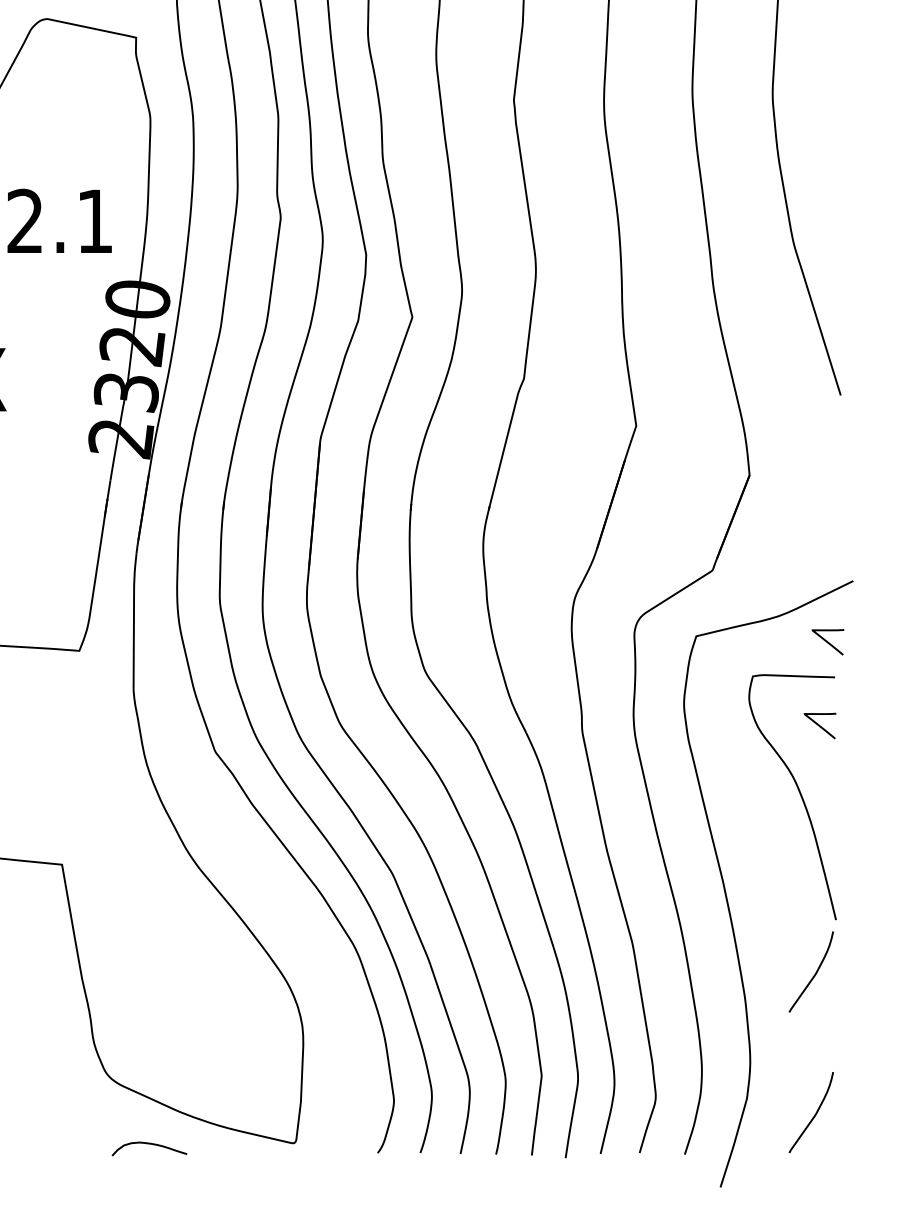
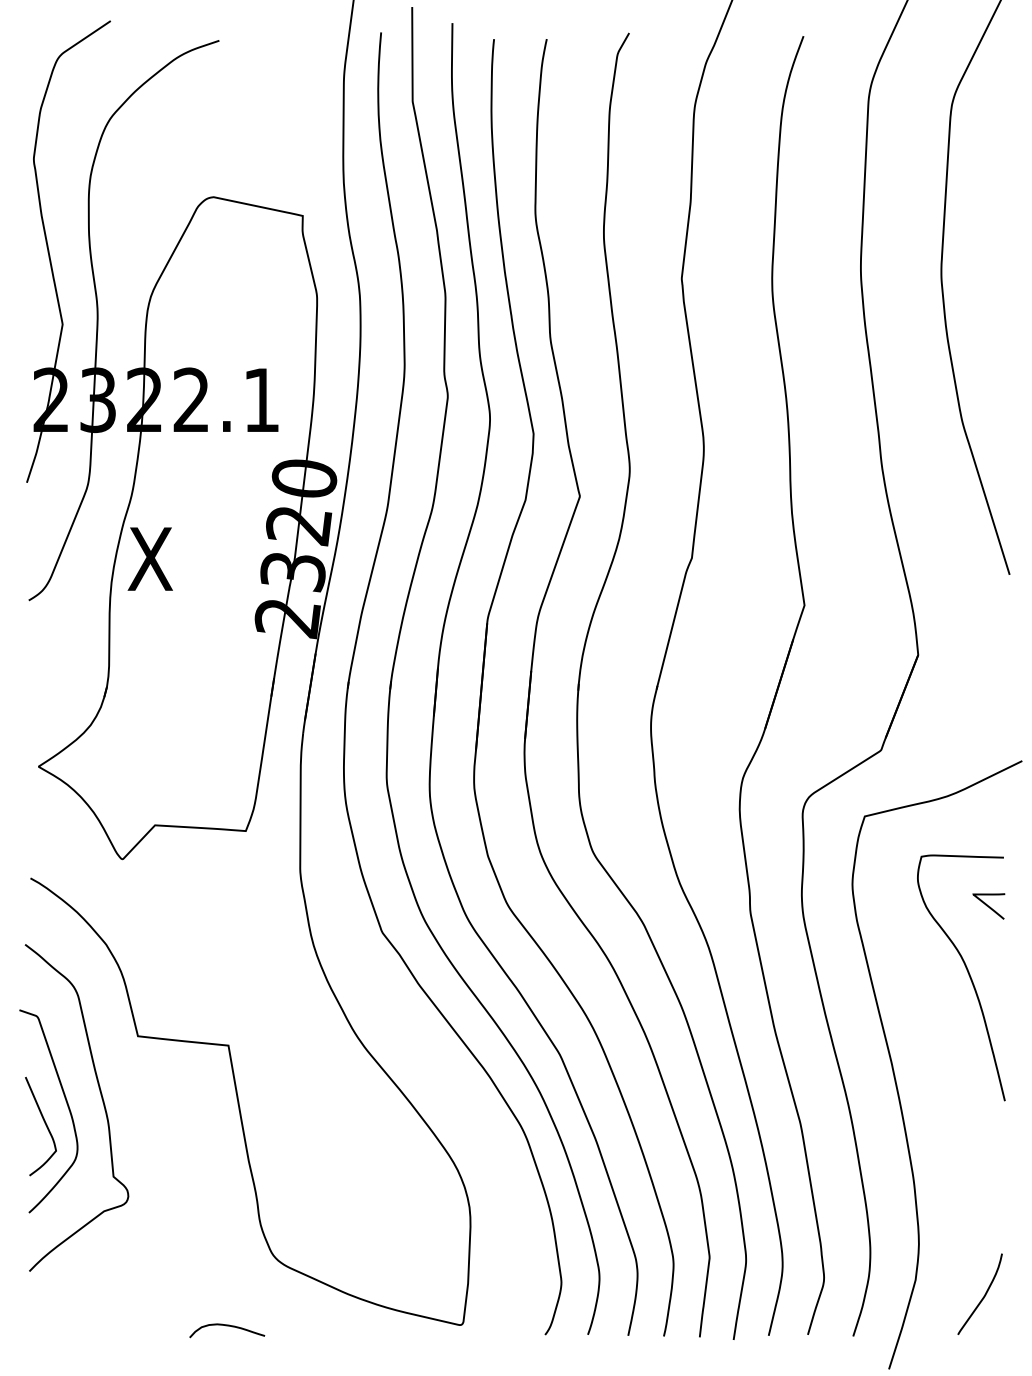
curve: (827, 642) -> (996, 822), removed
curve: (814, 974) -> (983, 1155), removed
curve: (149, 1144) -> (227, 1326), moved

